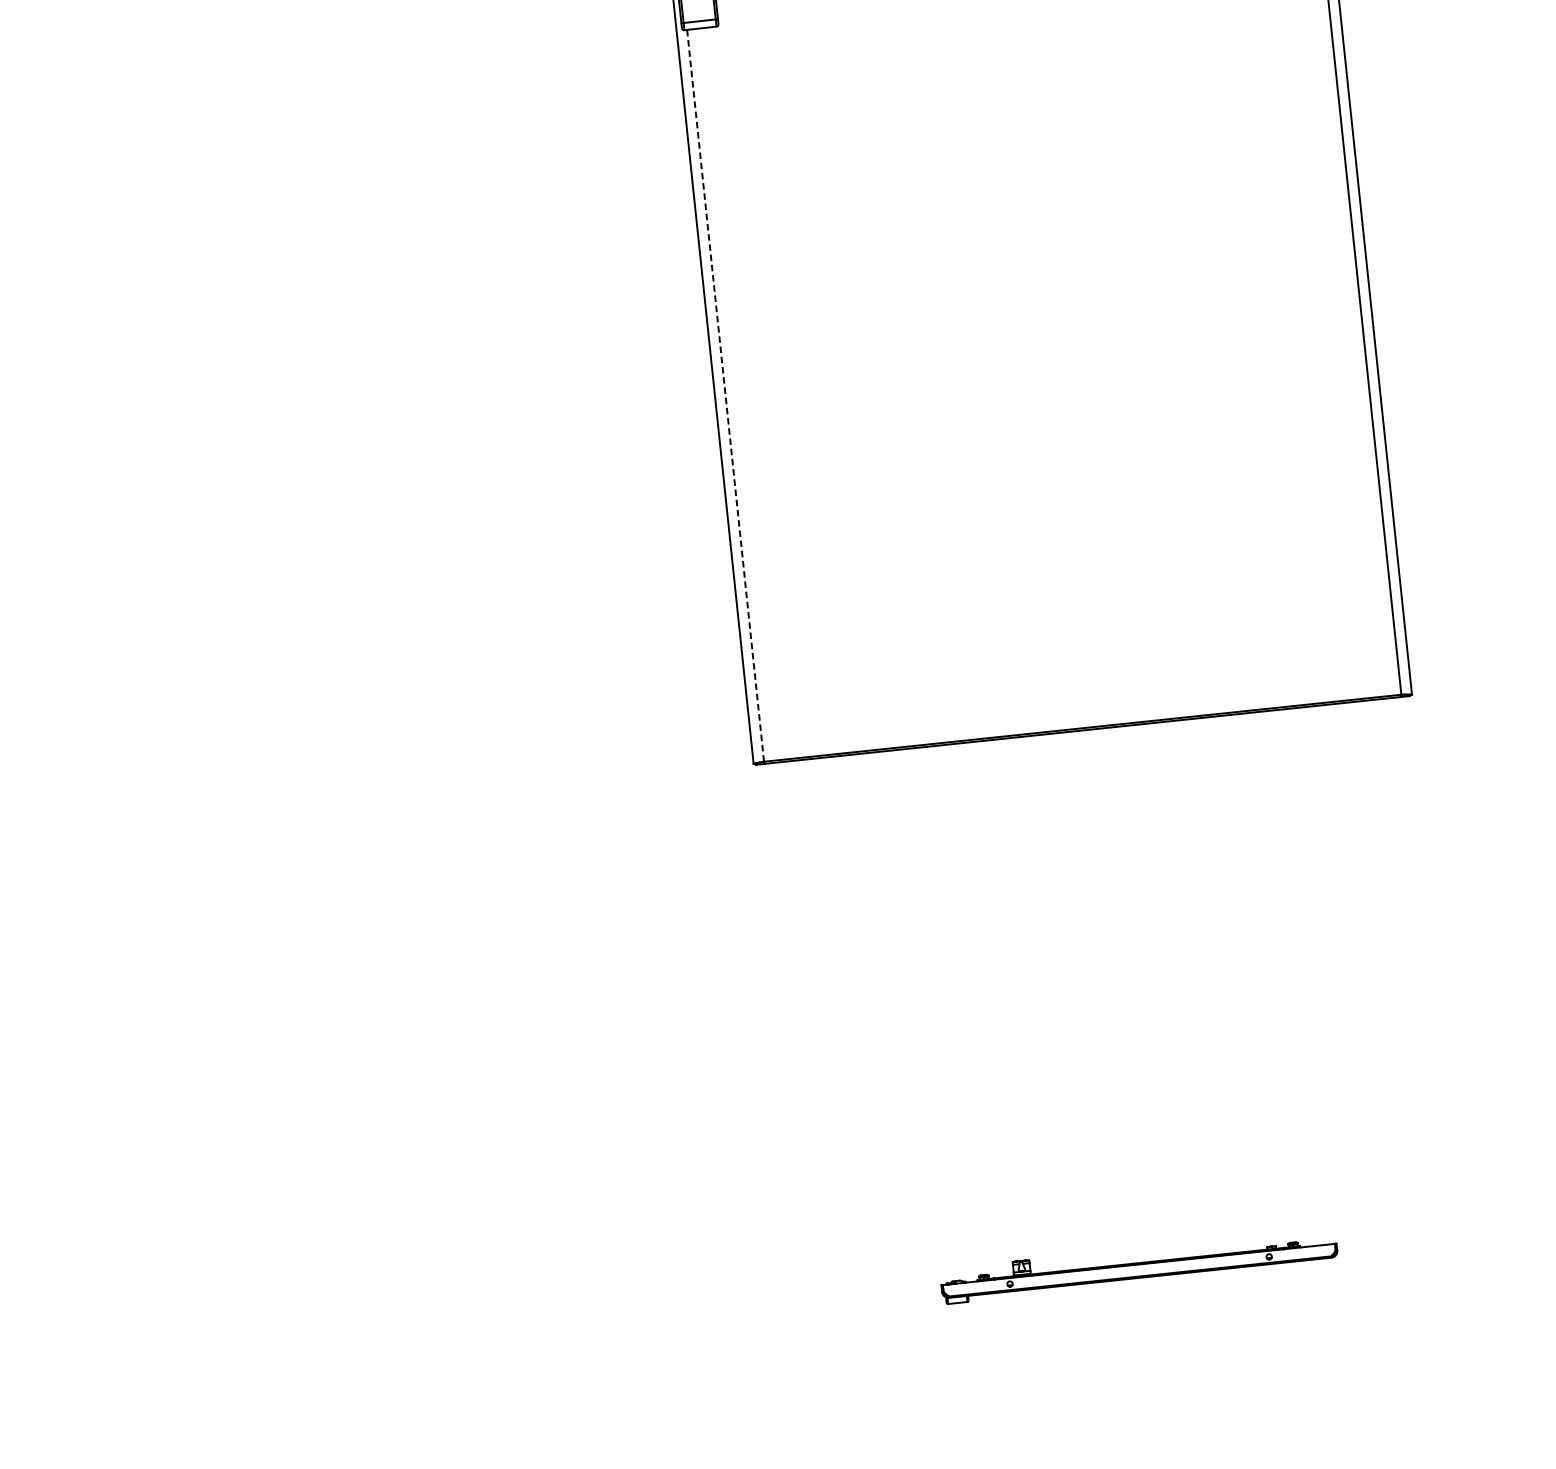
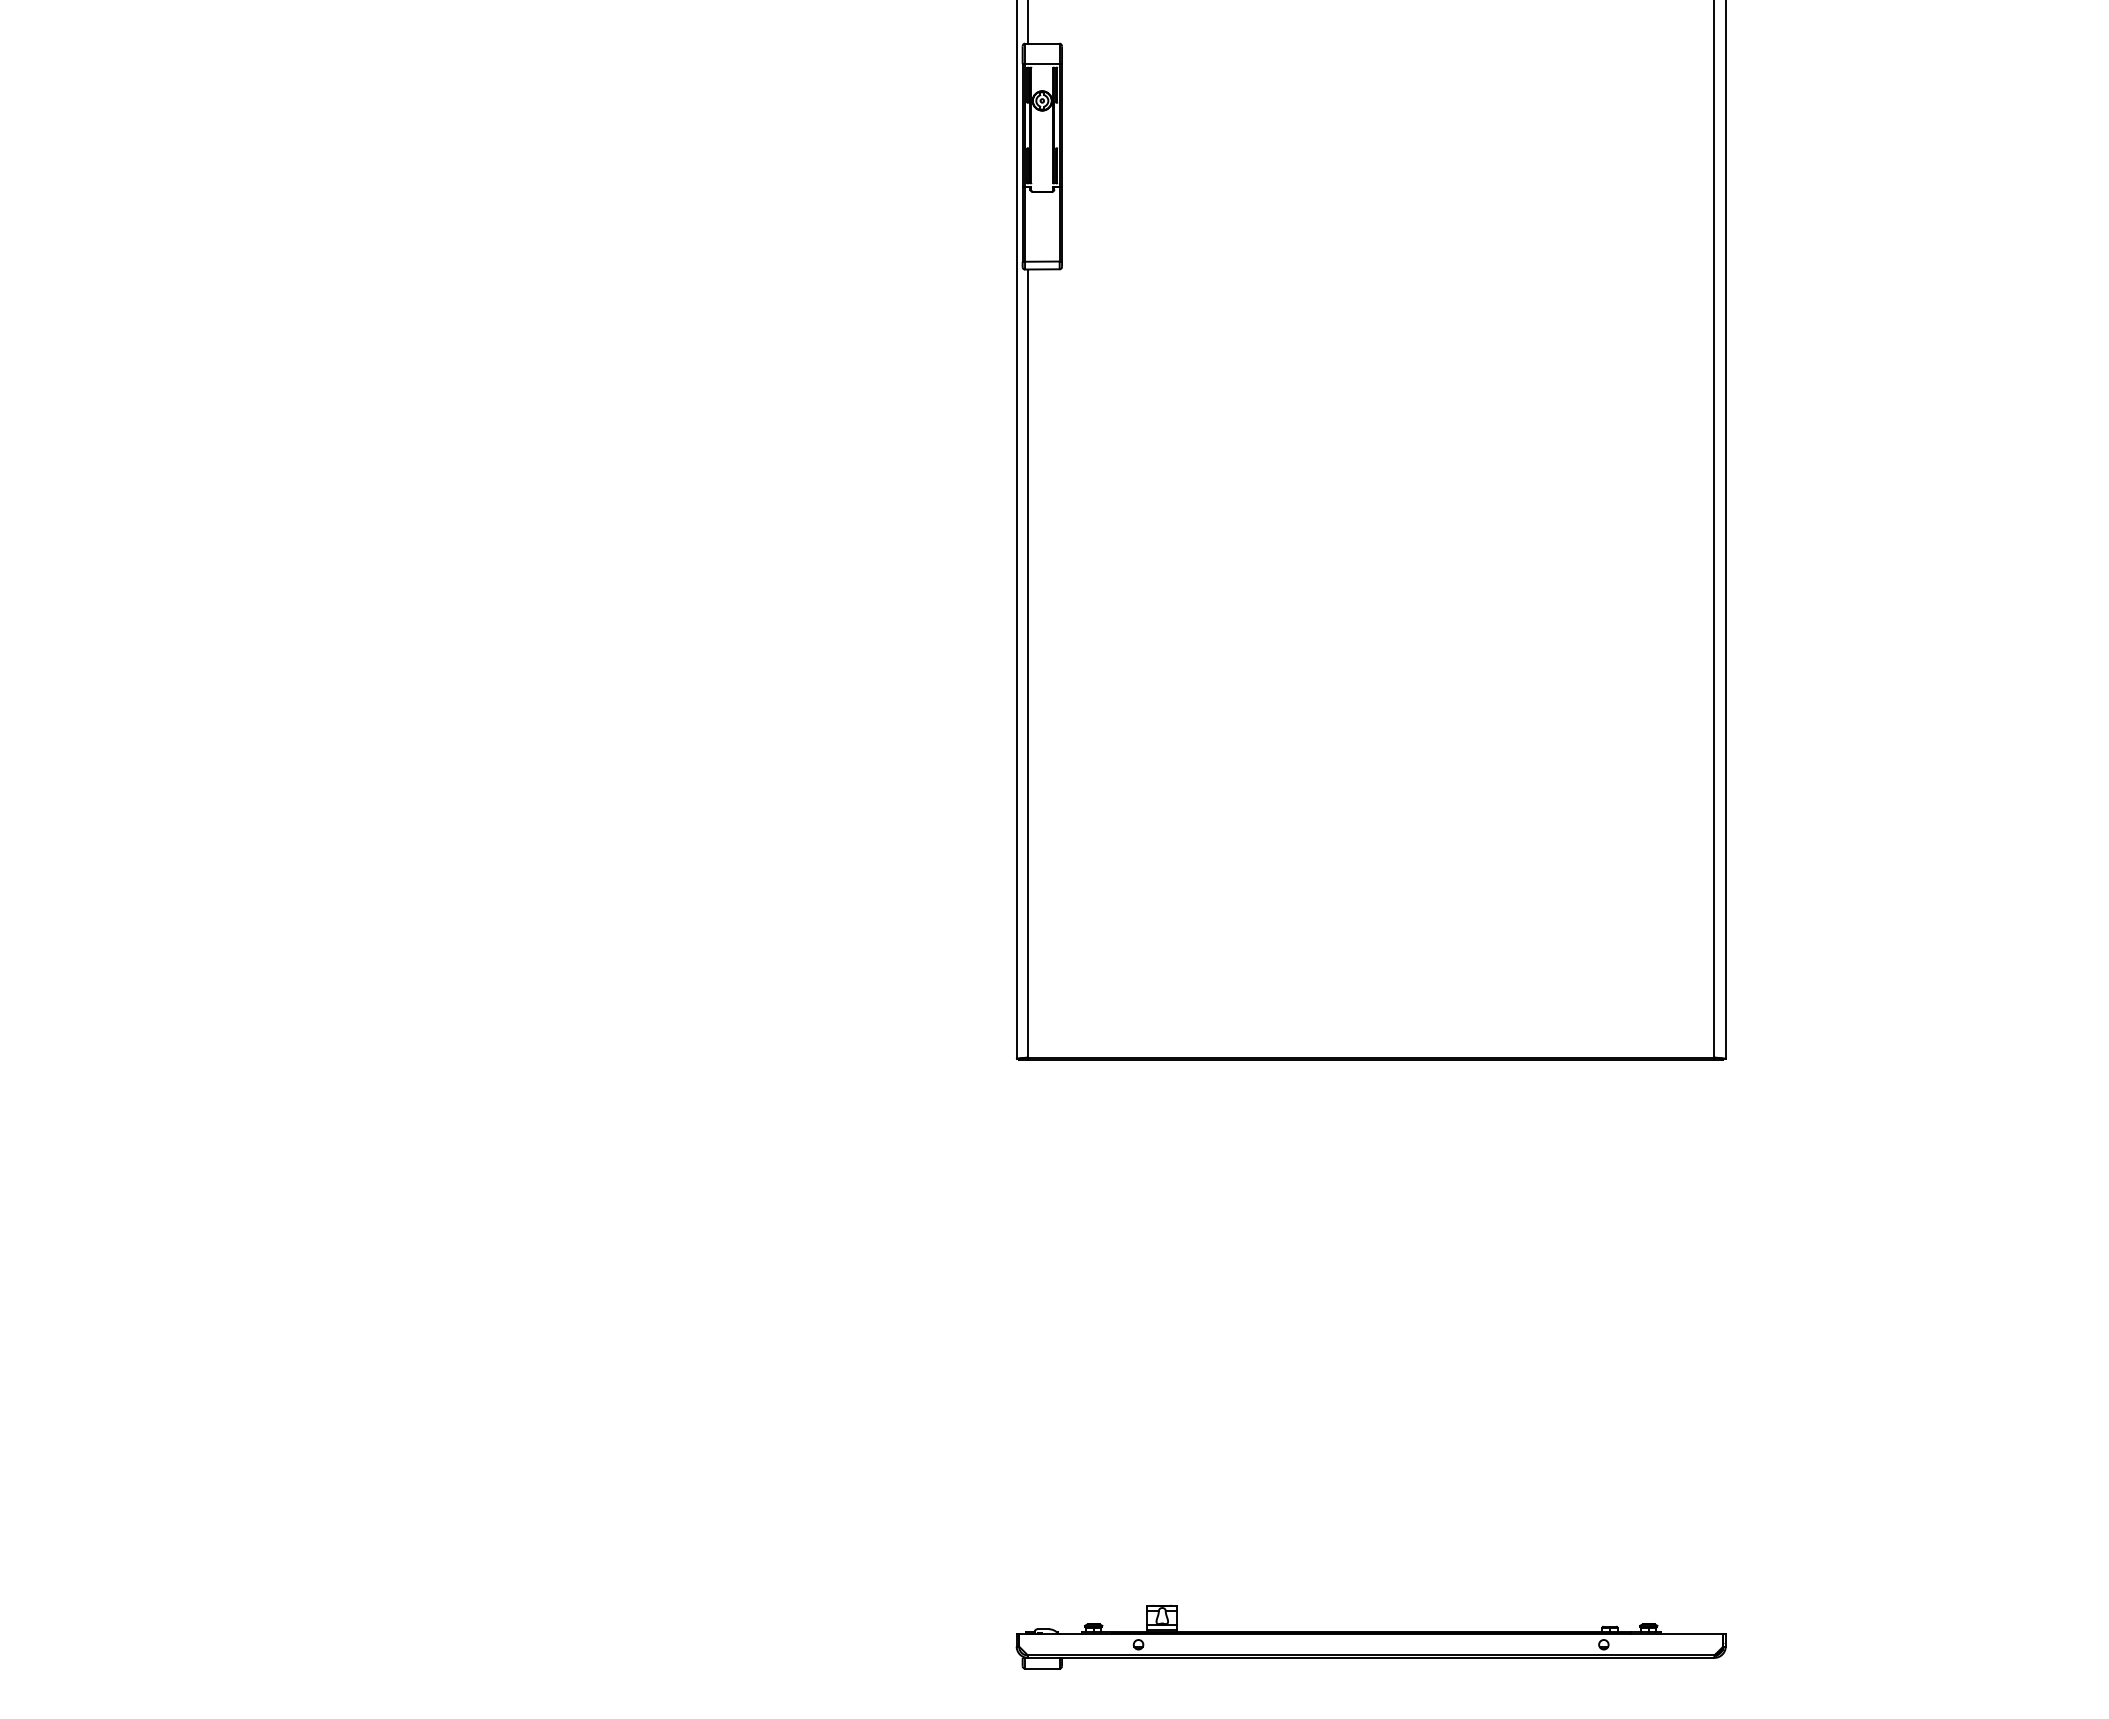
line: (726, 397) -> (1028, 665), dashed -> solid
part: (1138, 1265) -> (1370, 1636), size x1.67

